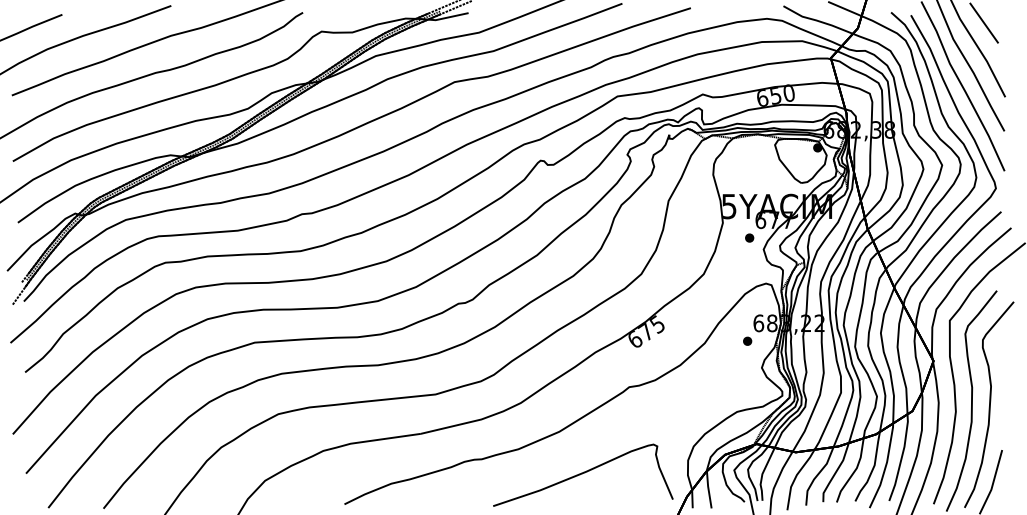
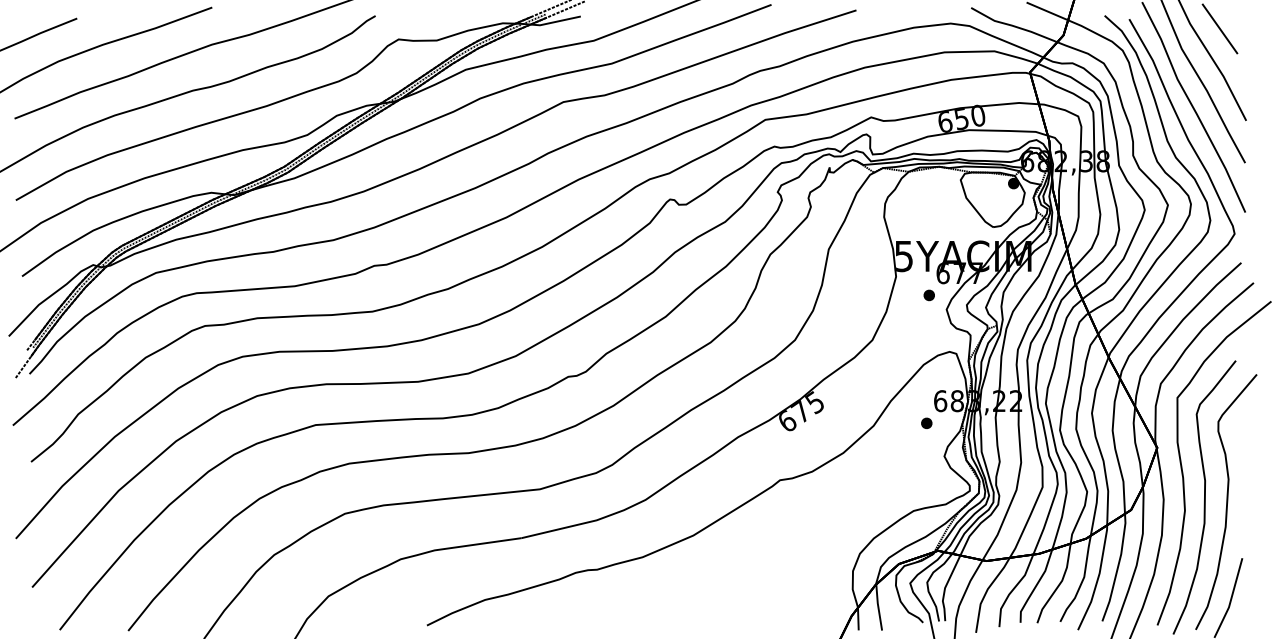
curve: (582, 474) -> (721, 588), removed

